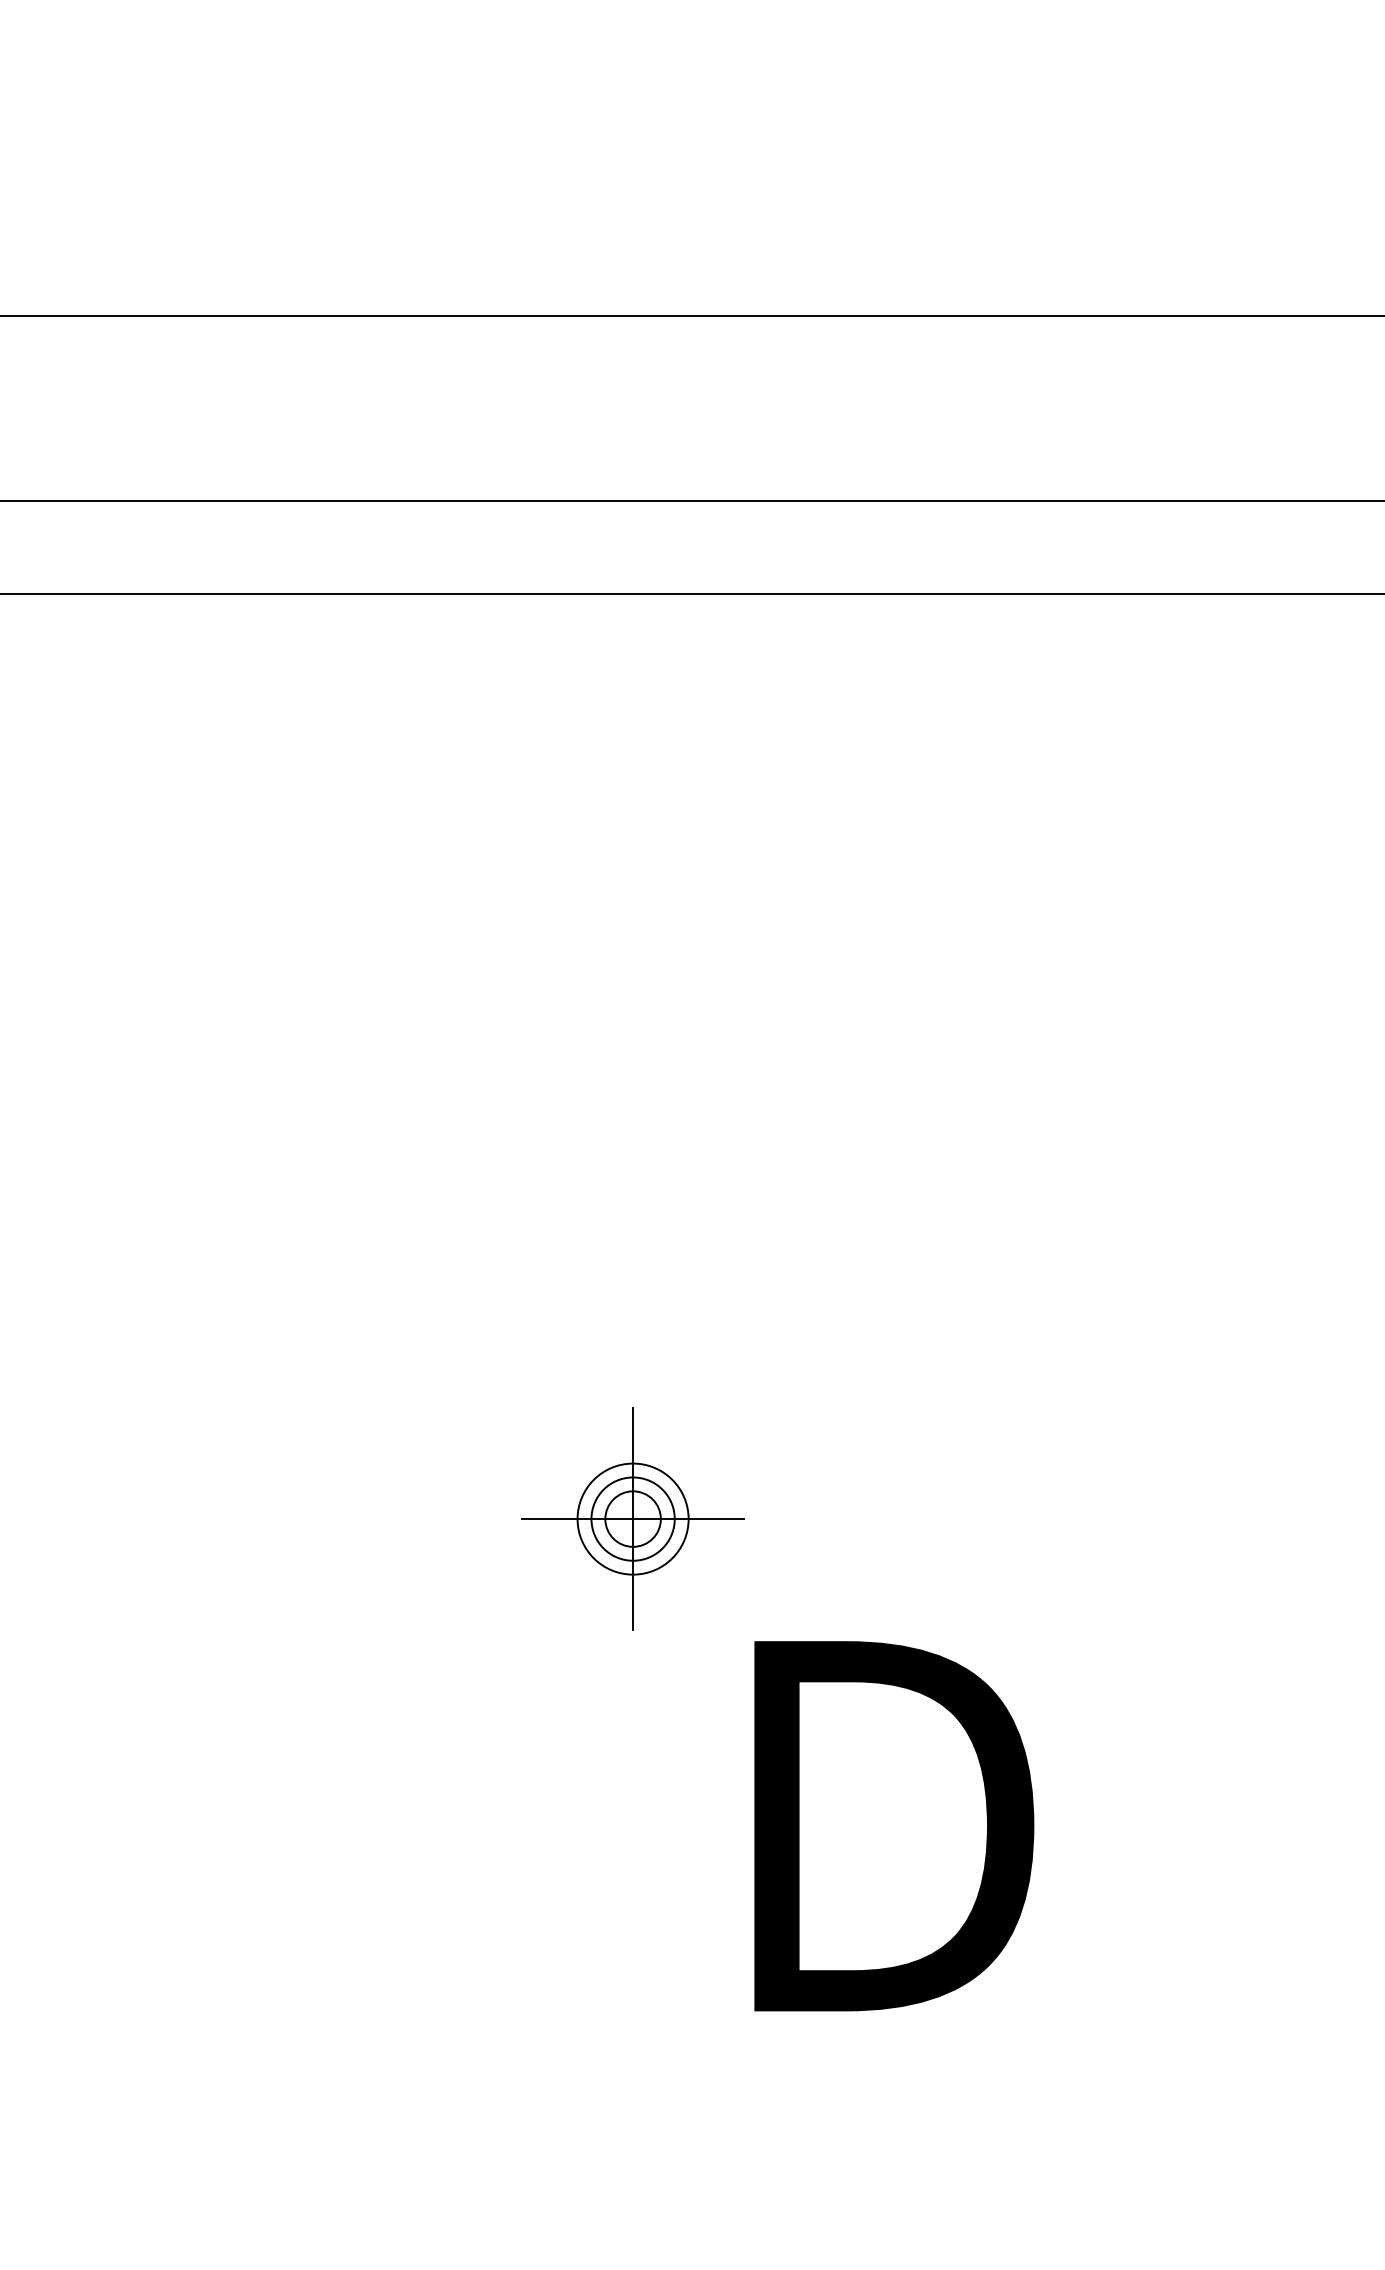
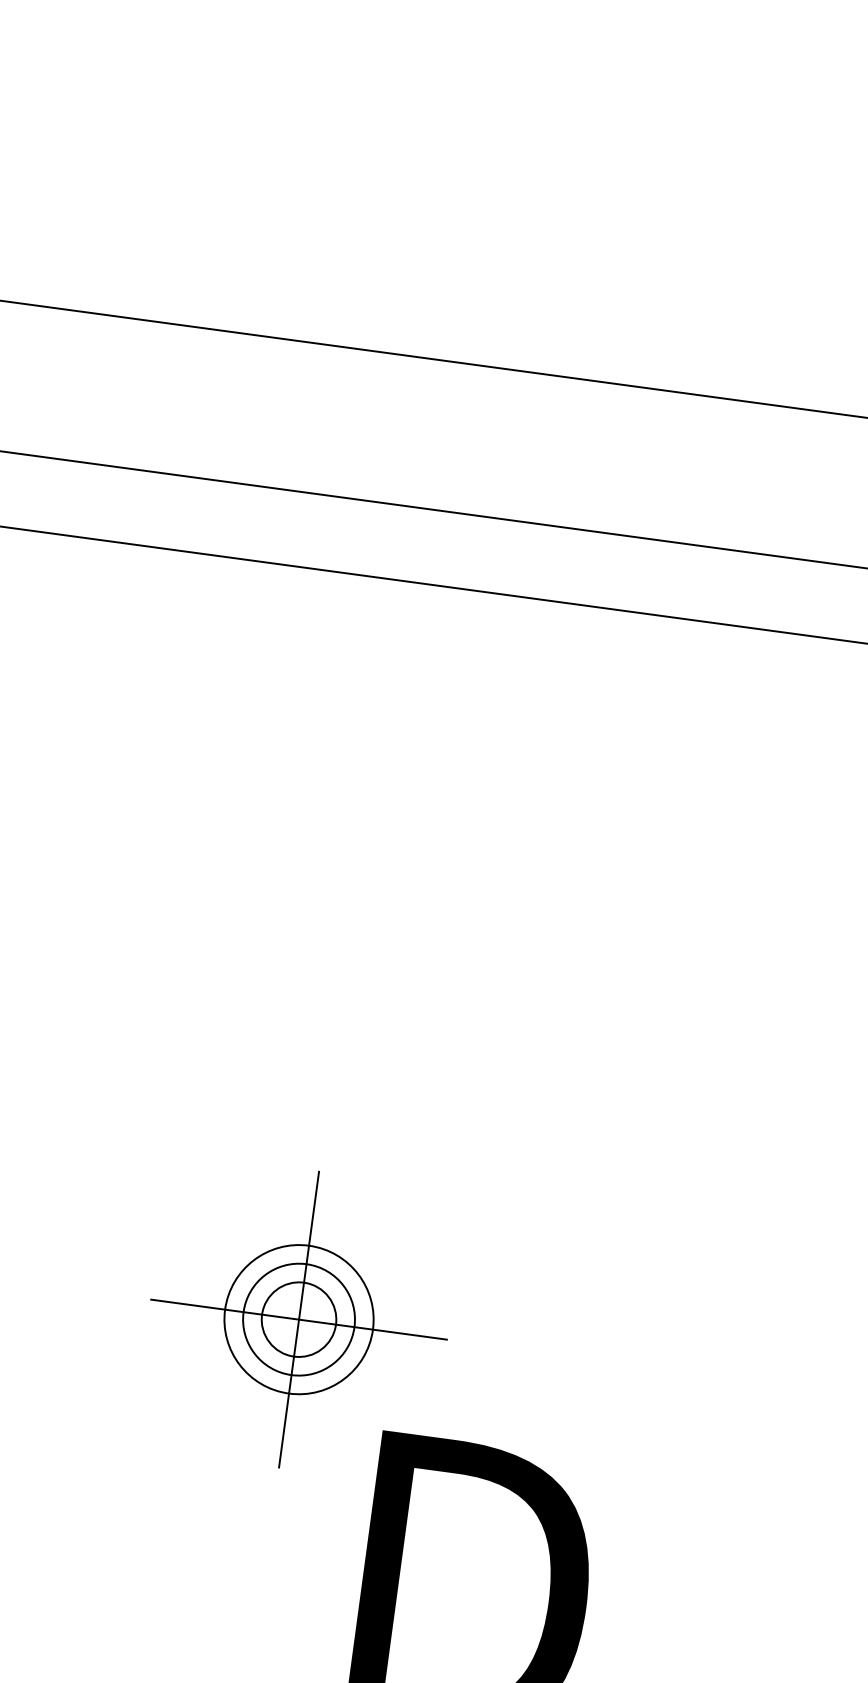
part: (632, 1518) -> (298, 1319), size x1.67

